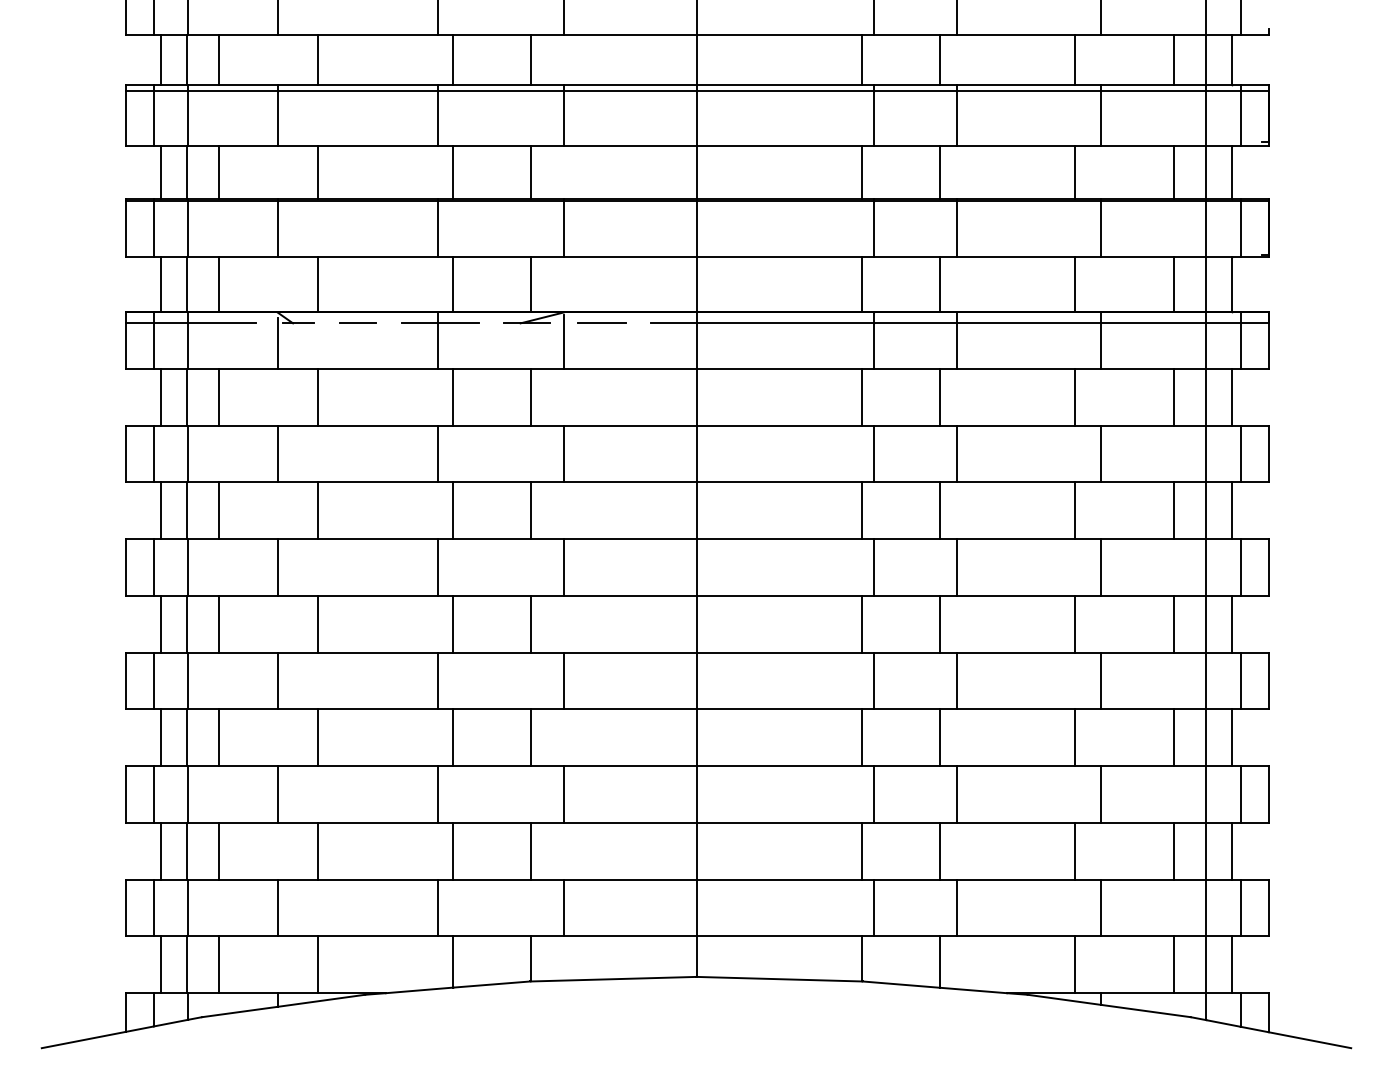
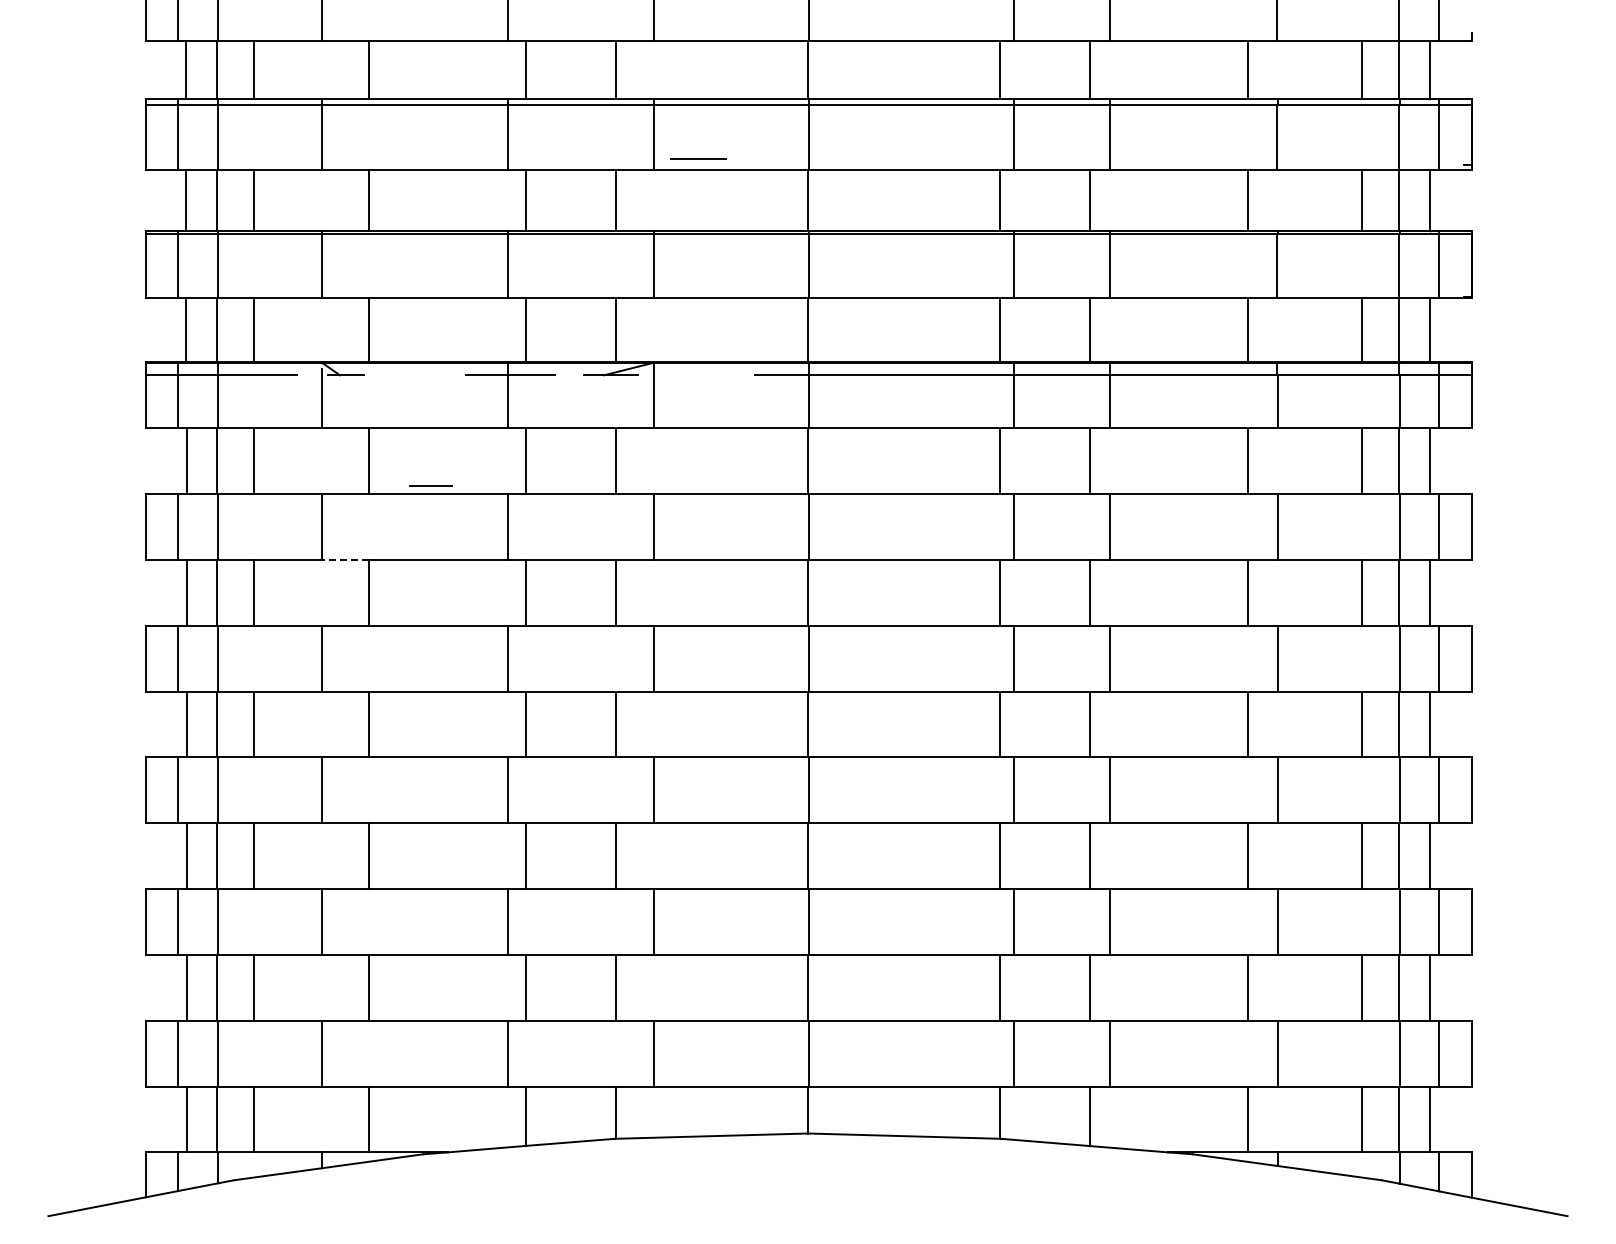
line: (357, 322) -> (430, 485), moved
line: (602, 322) -> (698, 158), moved
line: (296, 482) -> (344, 559), solid -> dashed

